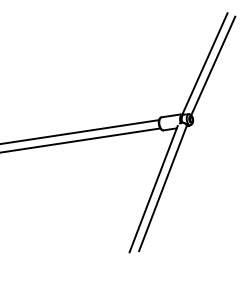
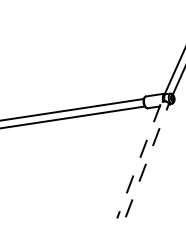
line: (163, 187) -> (147, 159), solid -> dashed
line: (153, 189) -> (138, 161), solid -> dashed

